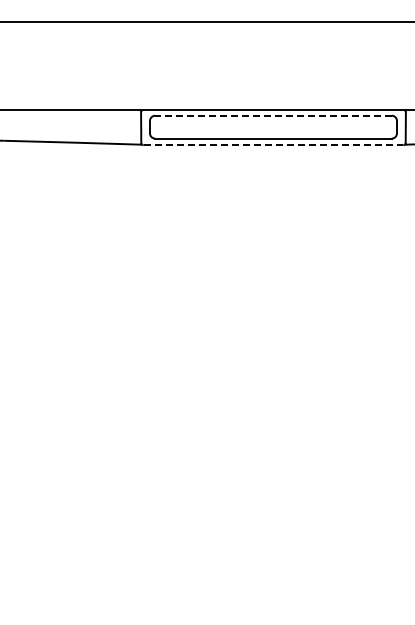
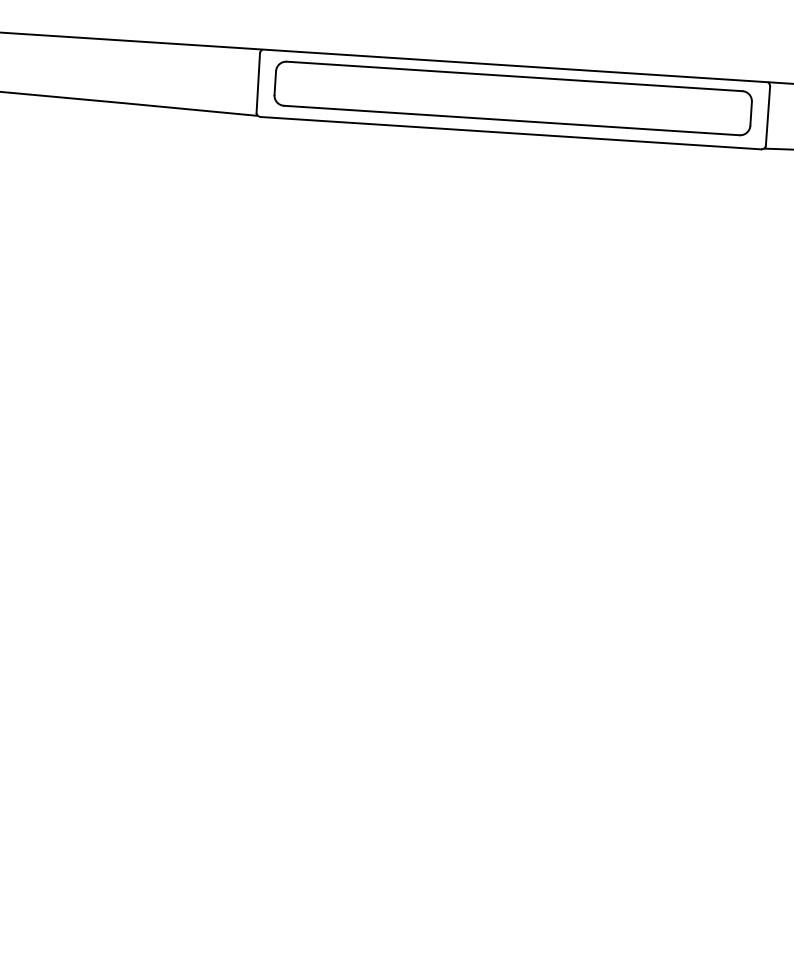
line: (273, 115) -> (514, 76), dashed -> solid
line: (273, 145) -> (510, 133), dashed -> solid

